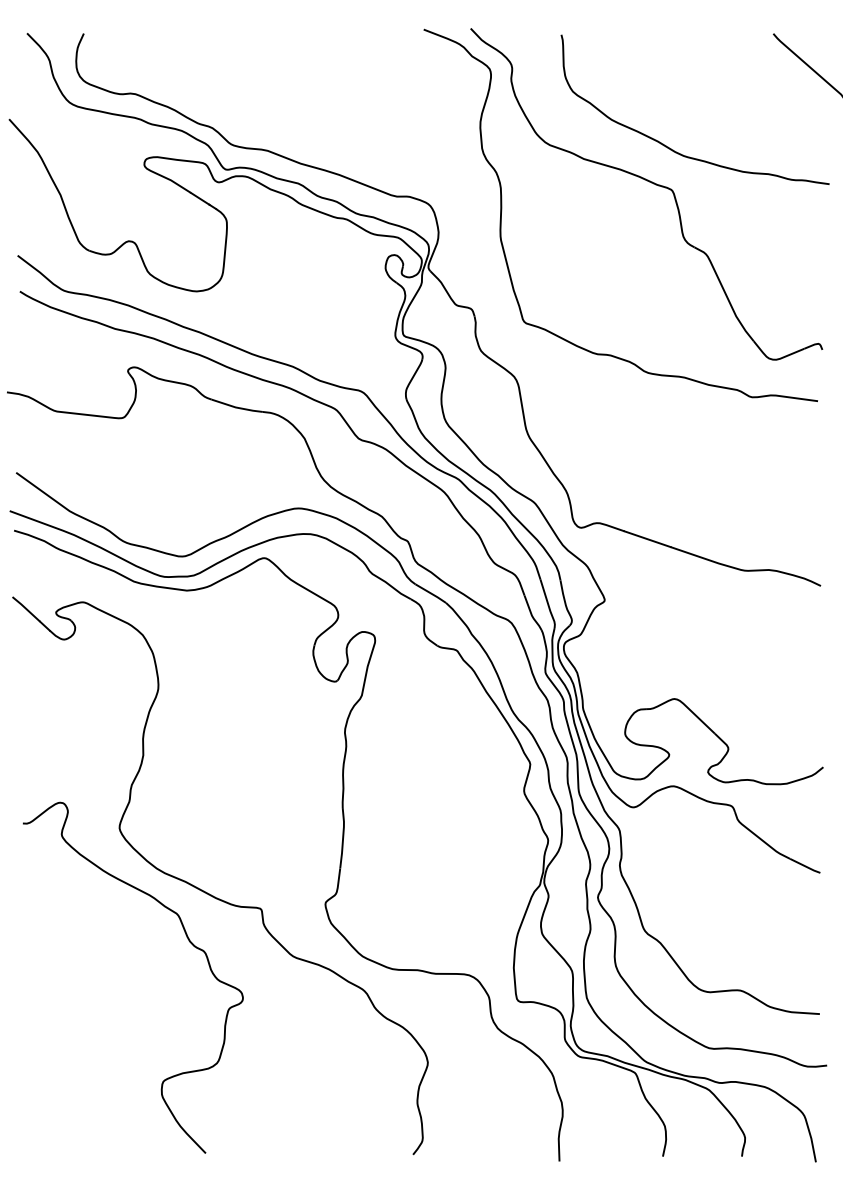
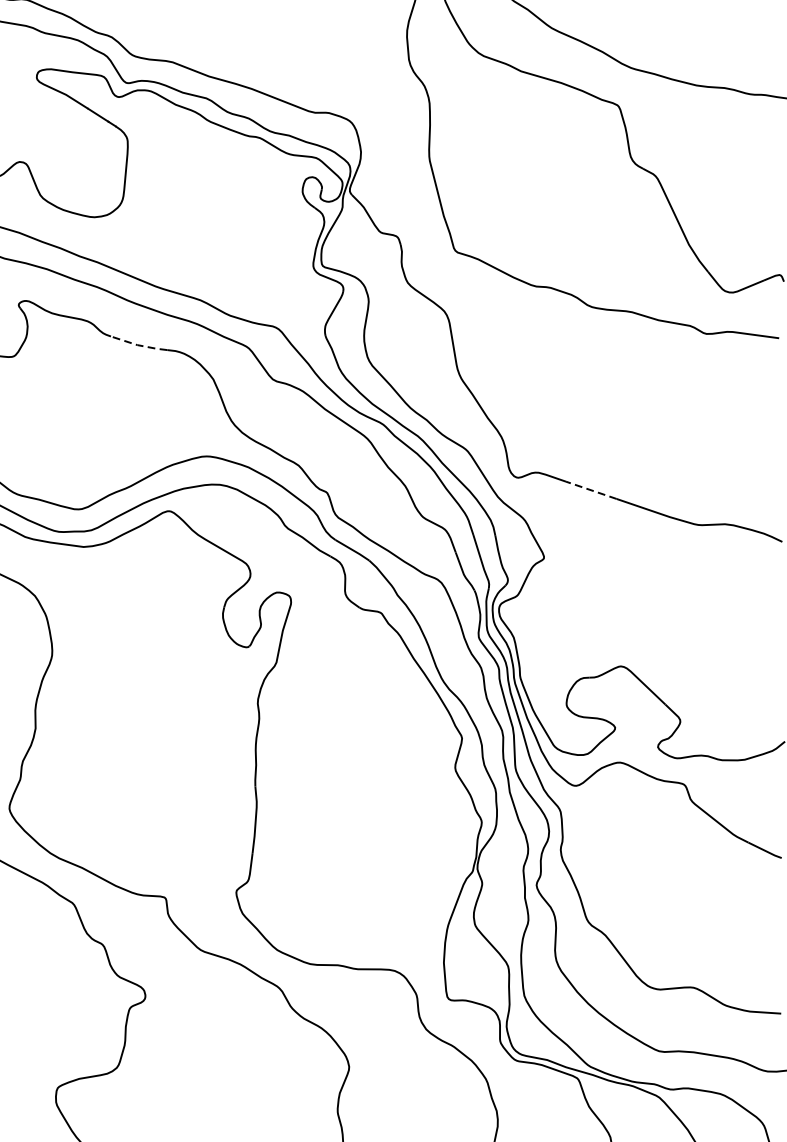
line: (236, 407) -> (138, 345), solid -> dashed
line: (647, 539) -> (591, 490), solid -> dashed

